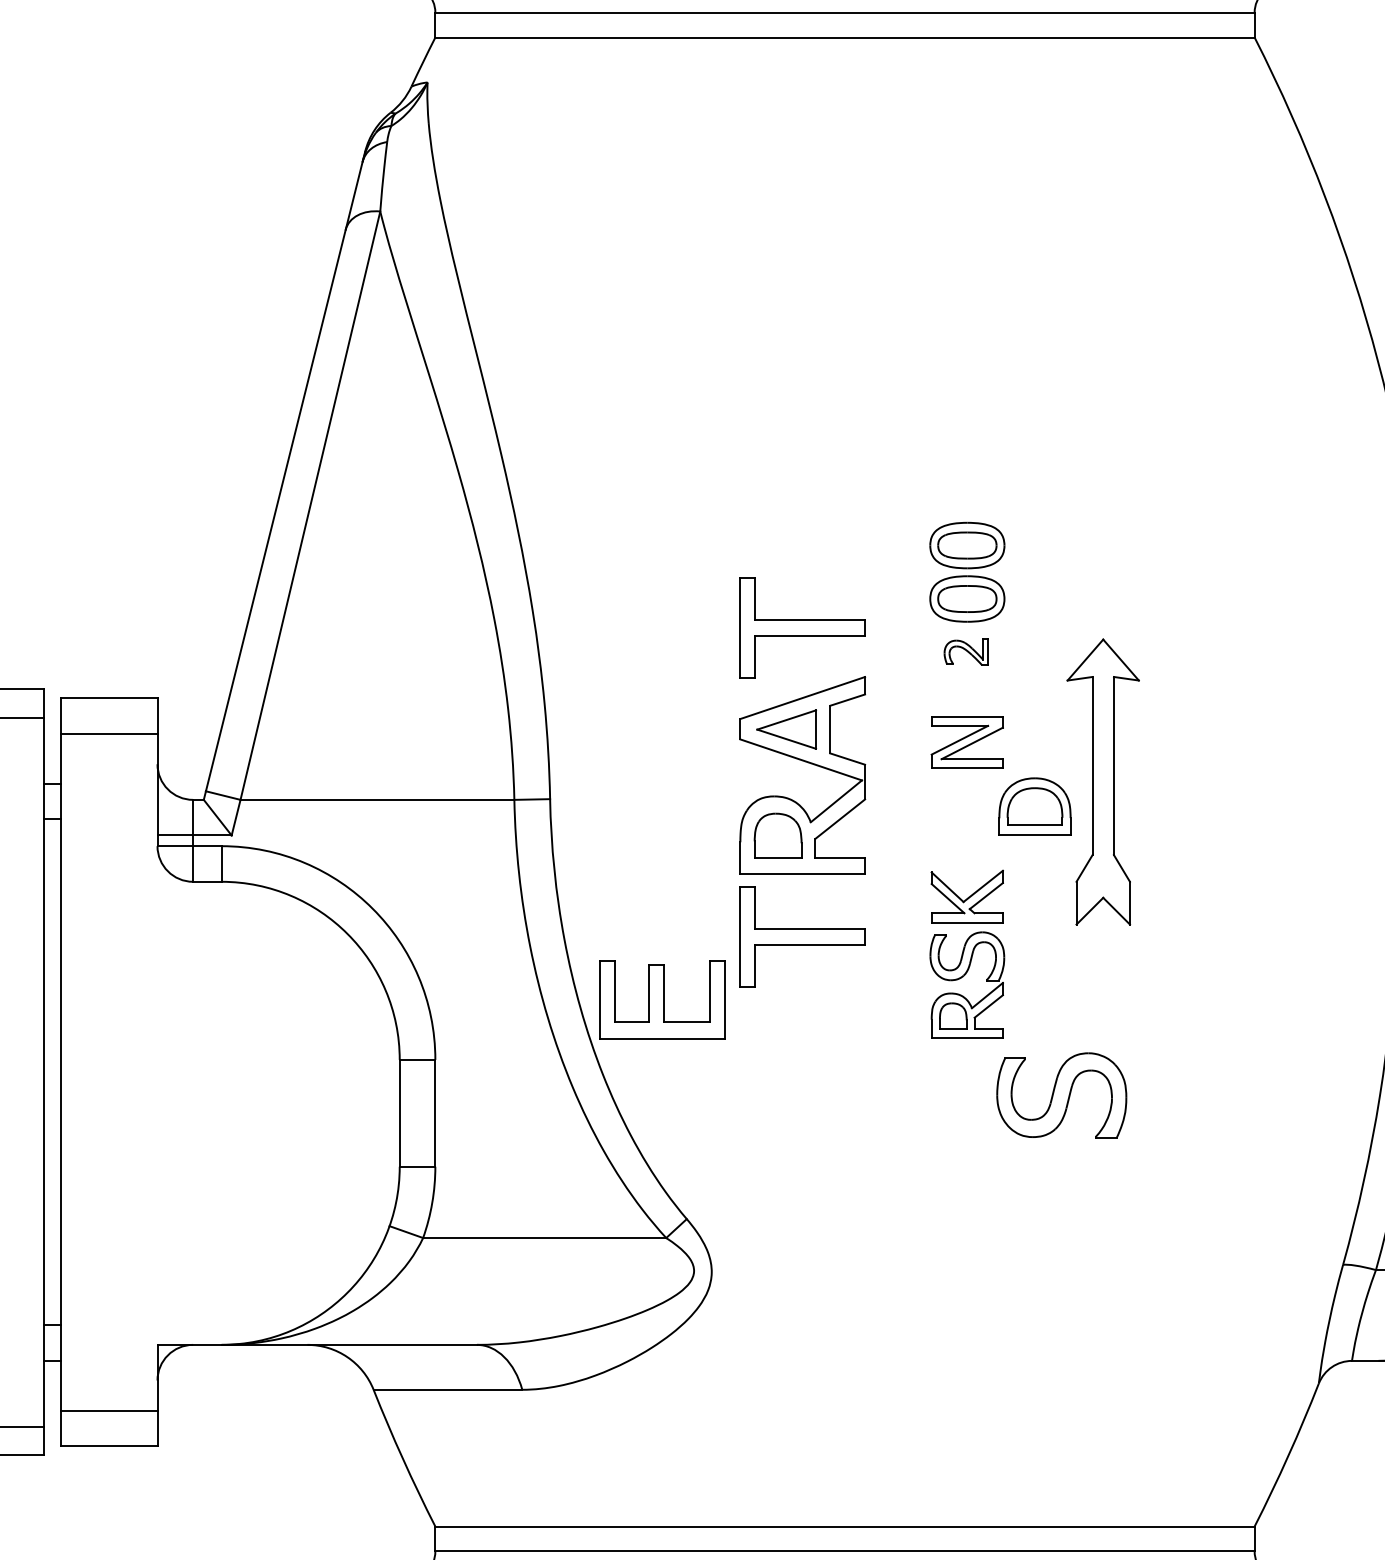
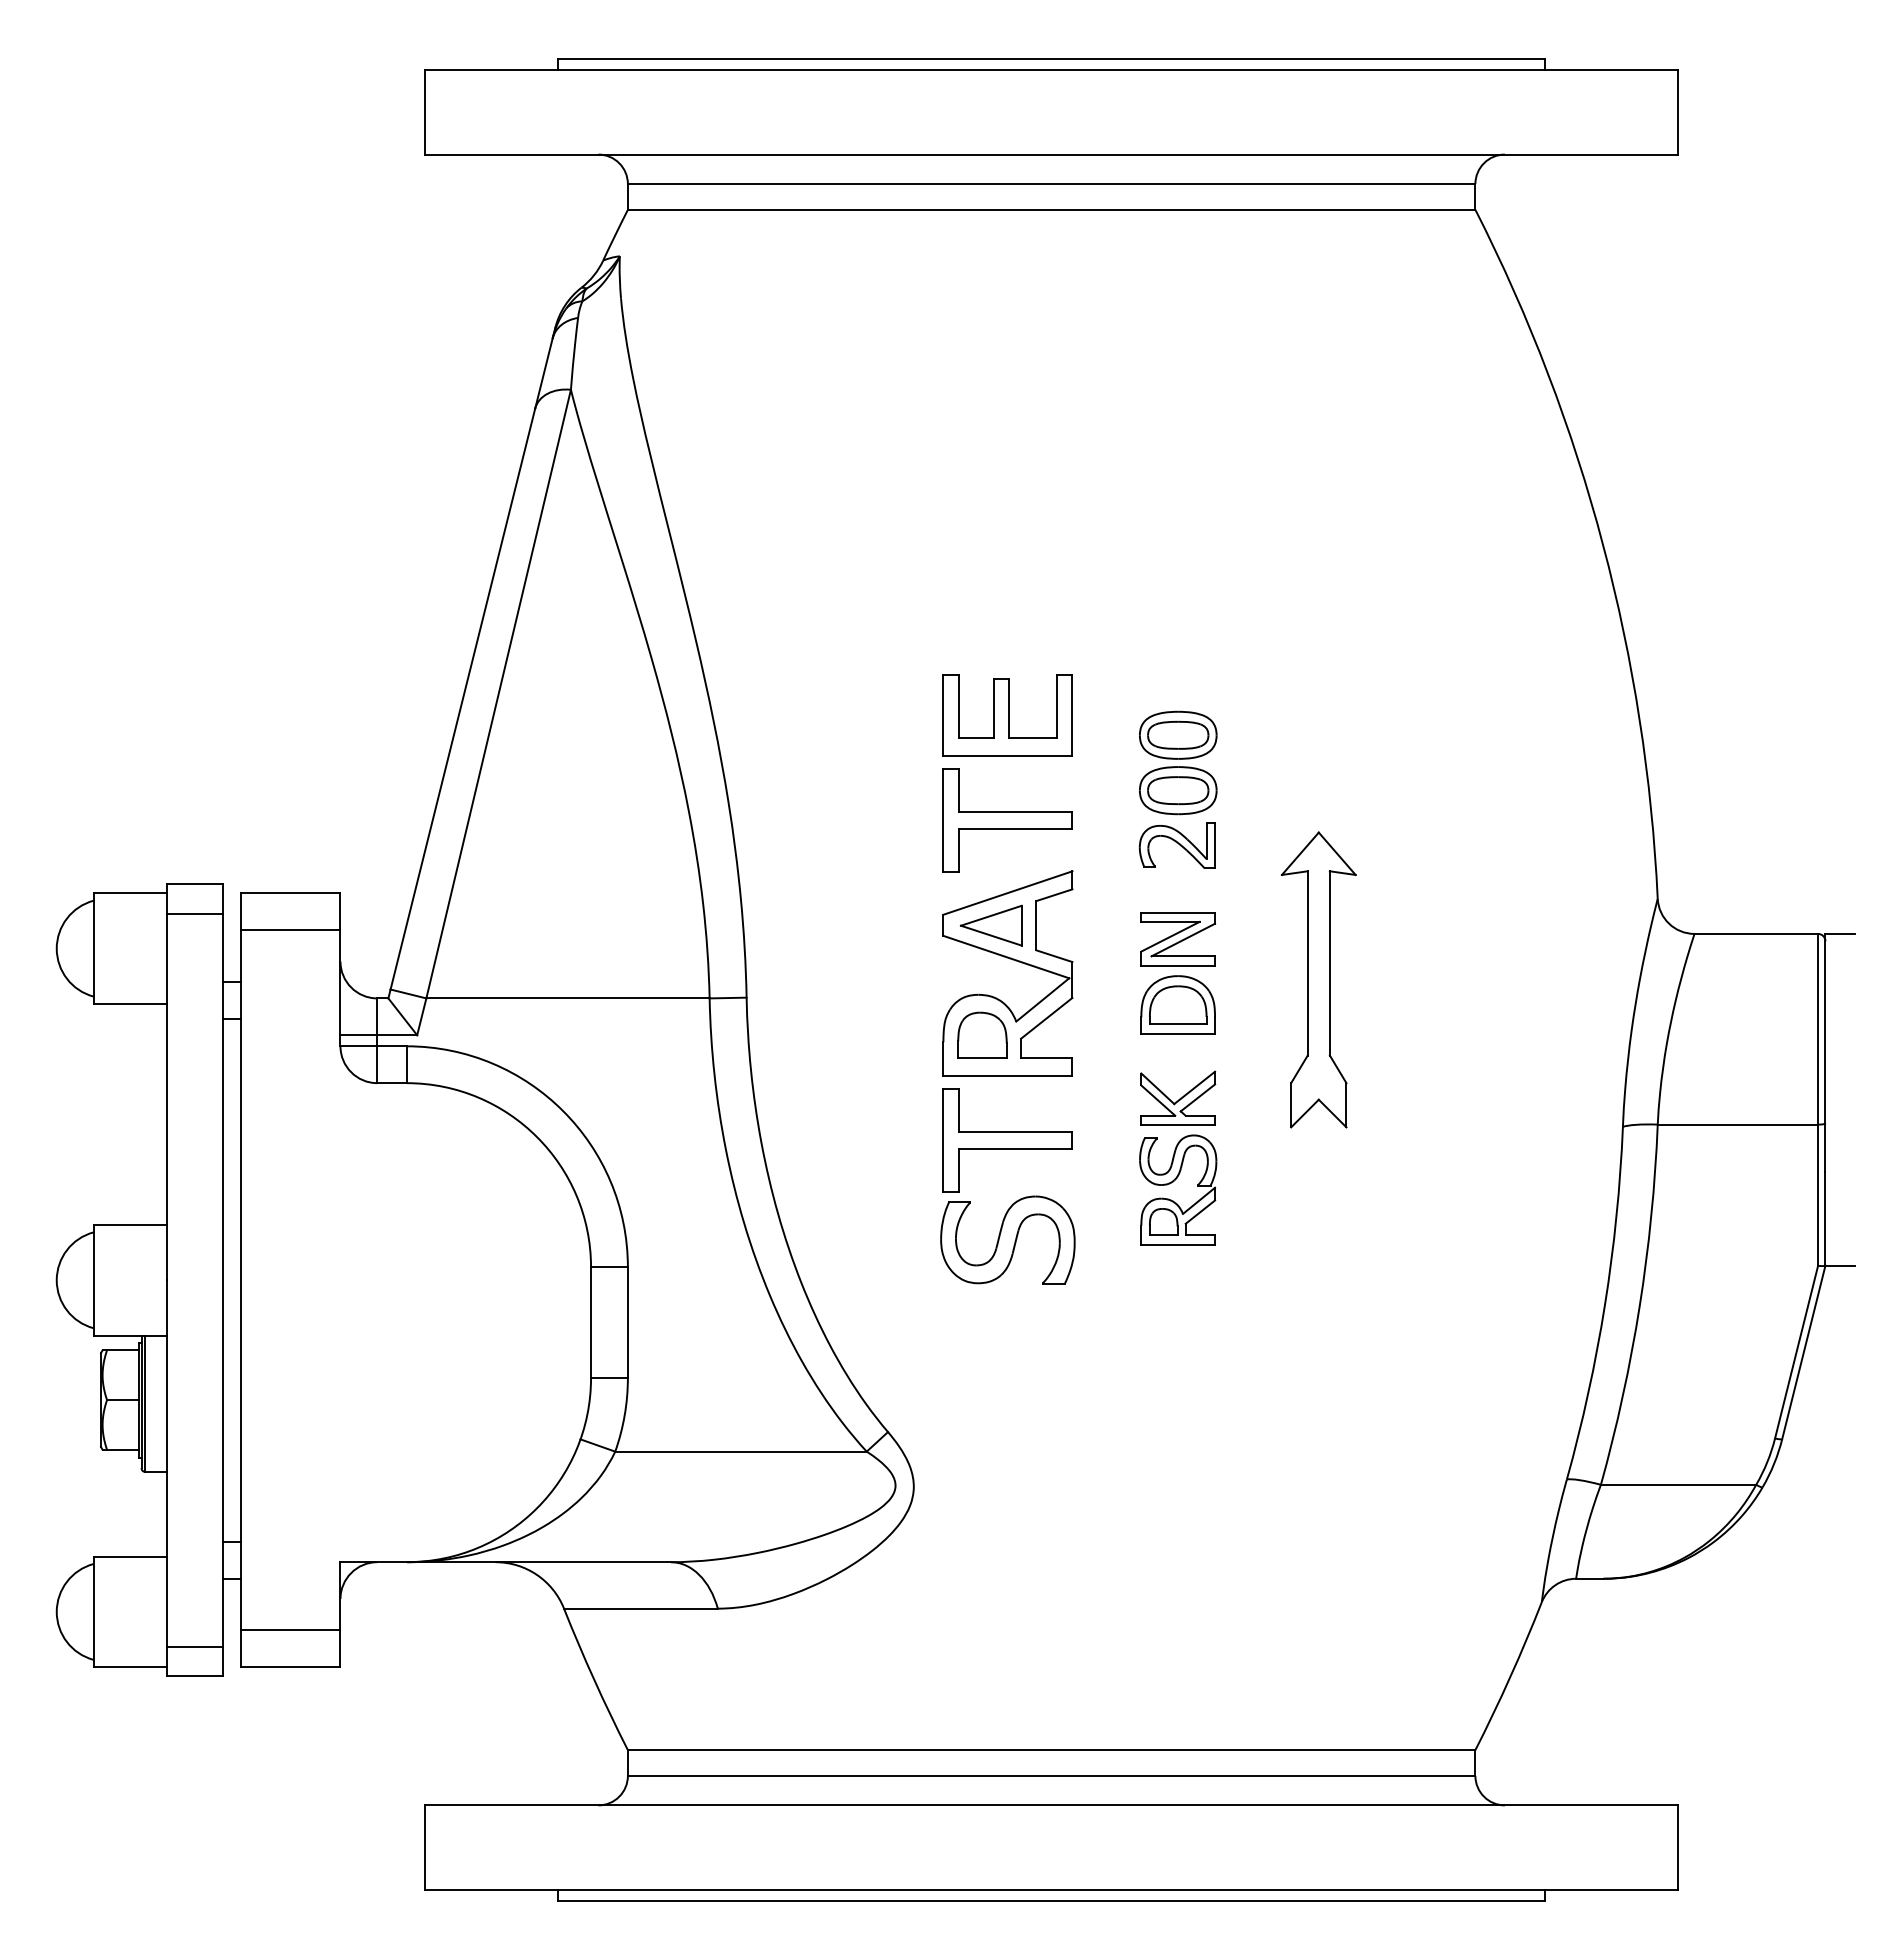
part: (965, 652) -> (1176, 845), size x1.67
part: (1034, 805) -> (1177, 1004), moved
part: (662, 1000) -> (1007, 715), moved
part: (1061, 1094) -> (1007, 1239), moved

